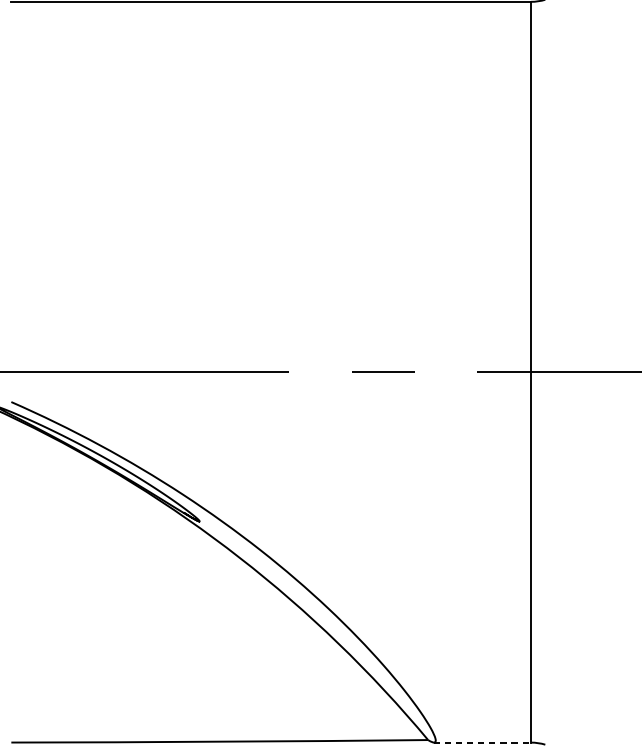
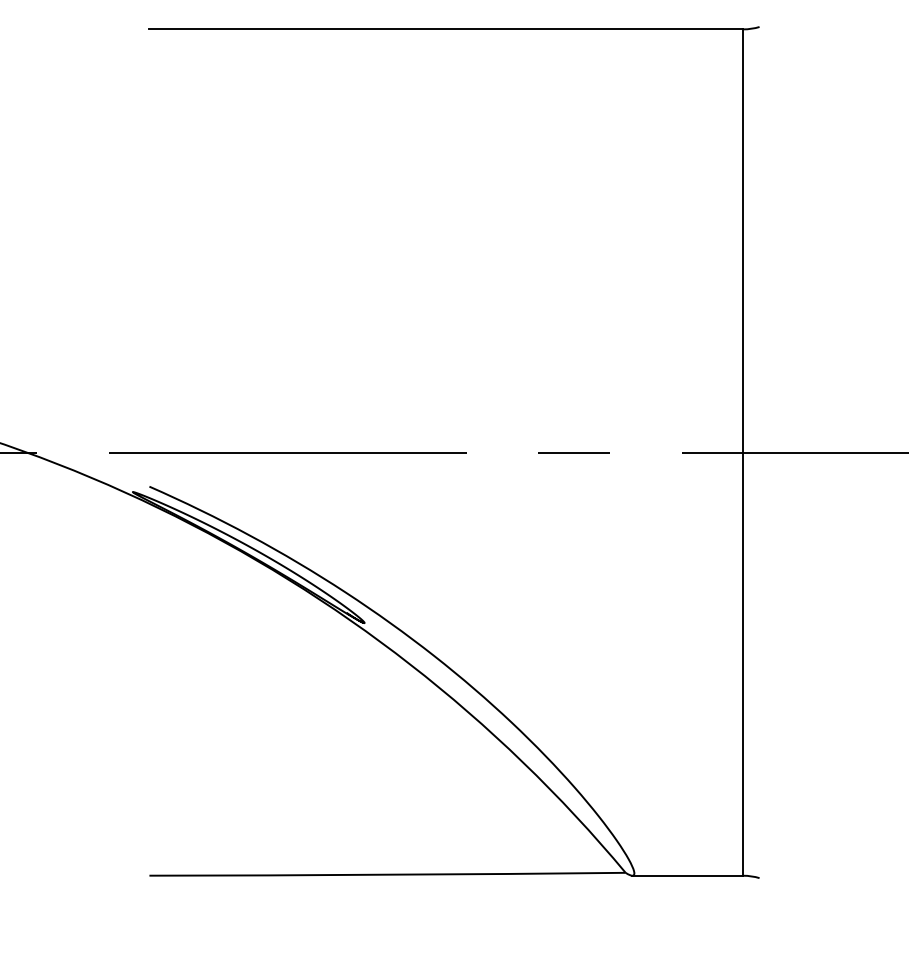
line: (483, 742) -> (688, 875), dashed -> solid

